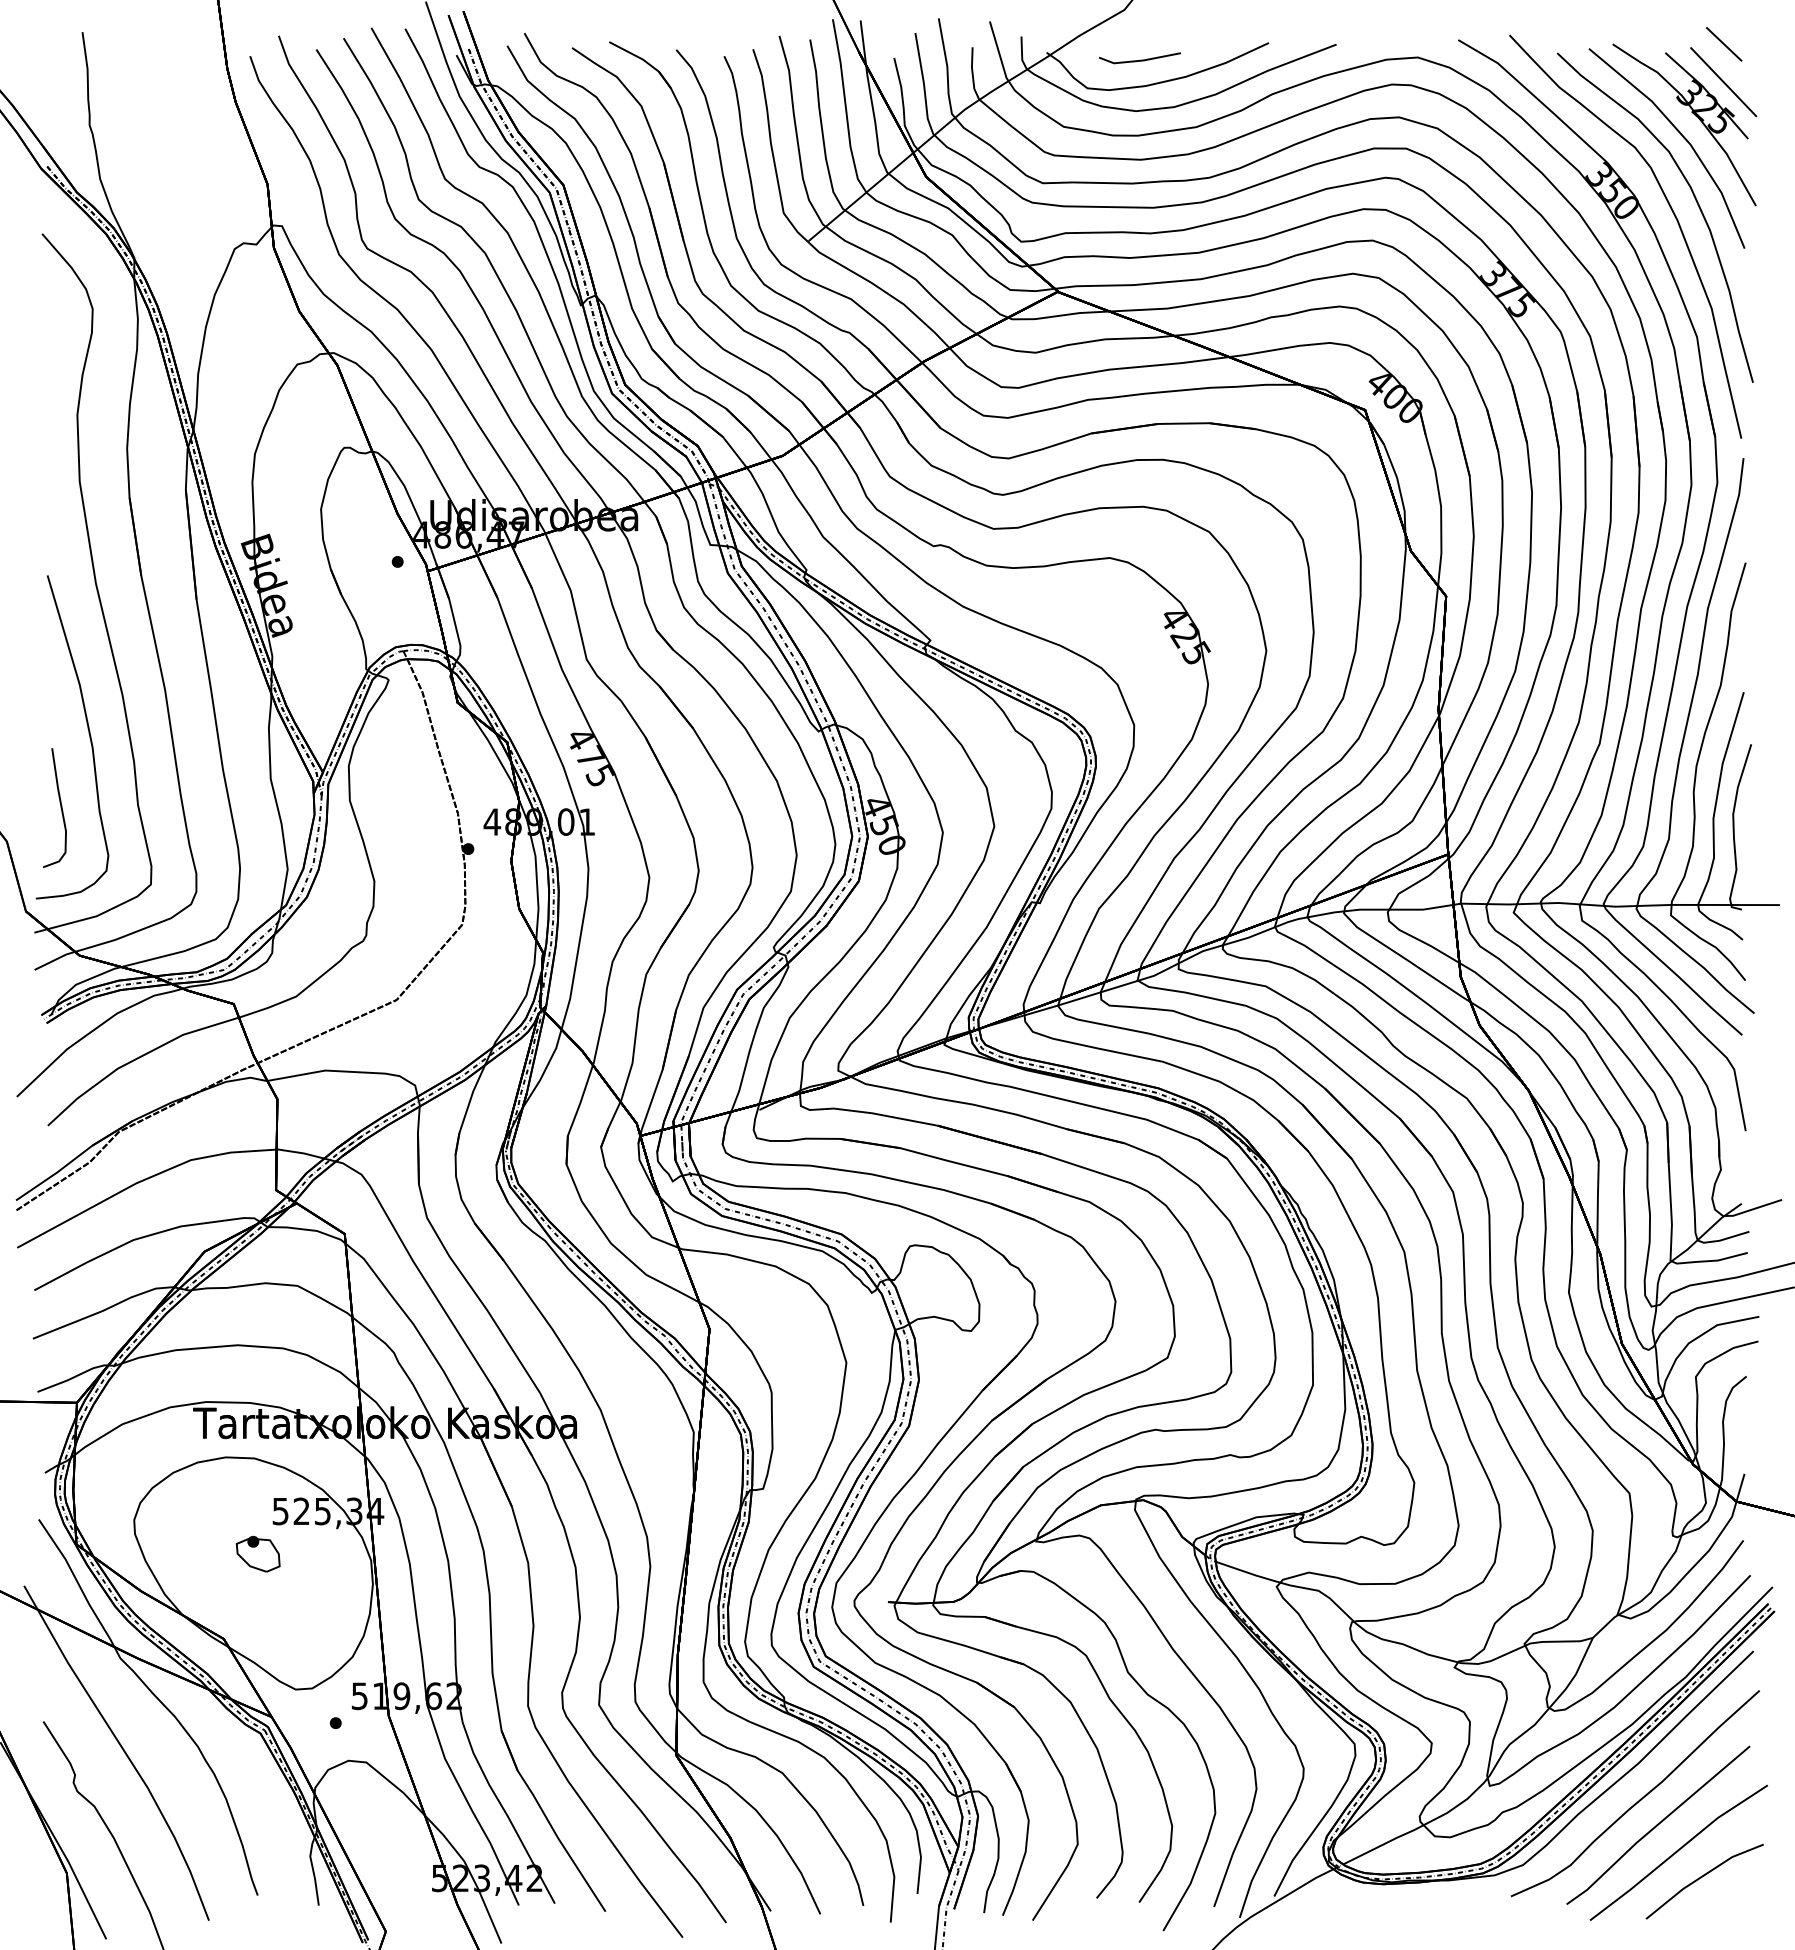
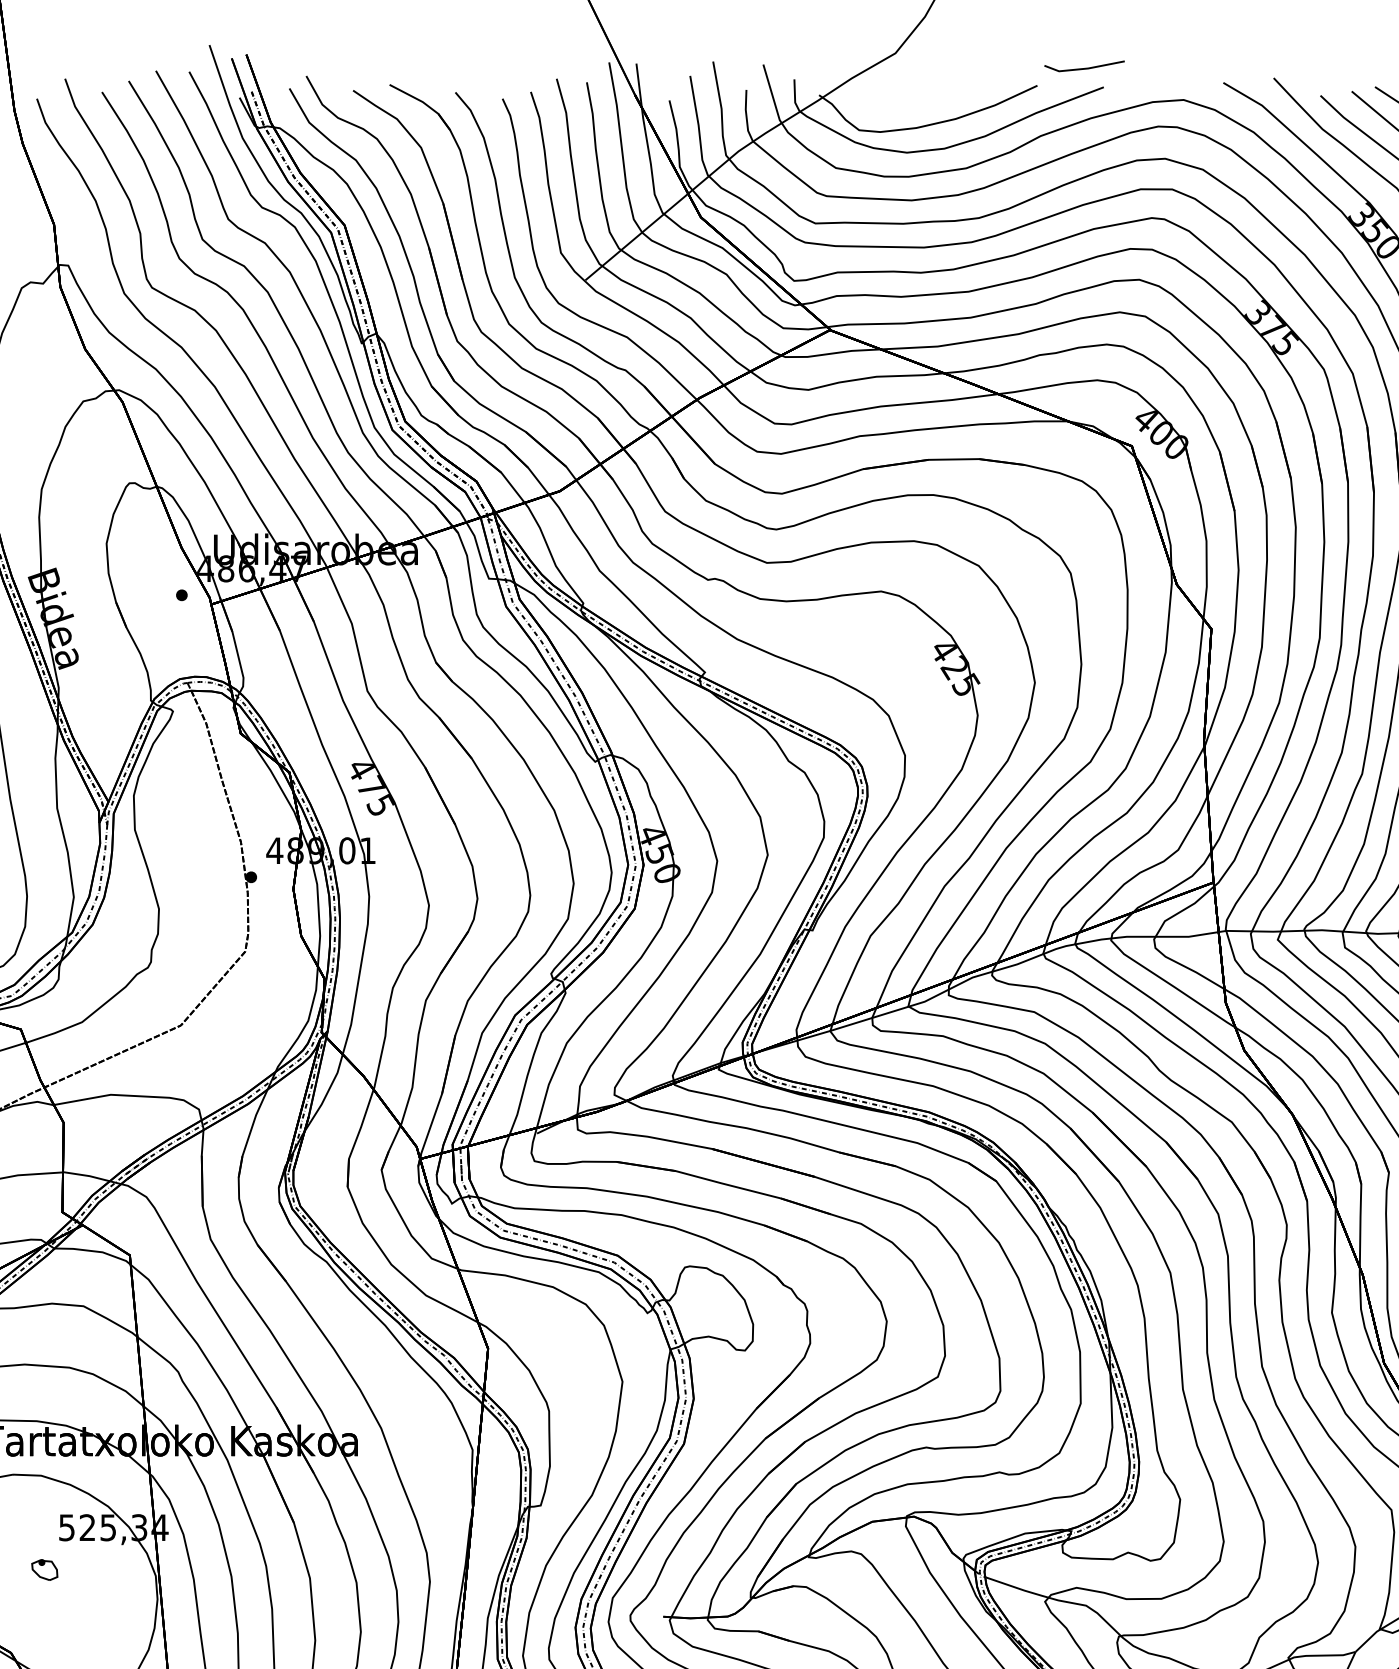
line: (1140, 59) -> (1085, 67), moved
part: (257, 1554) -> (44, 1570), size x0.6

